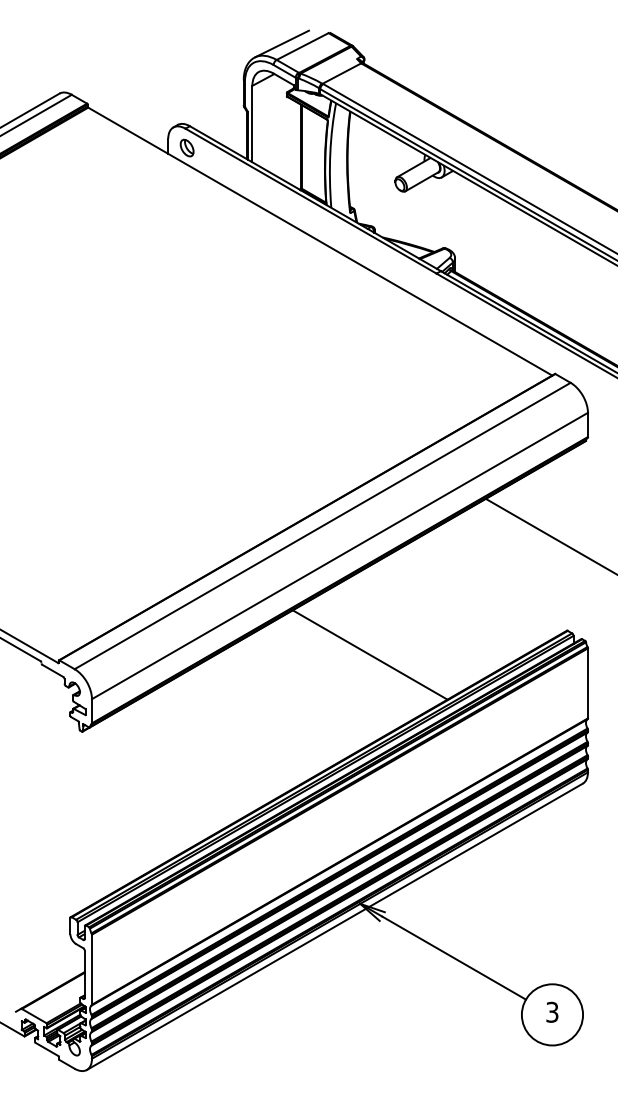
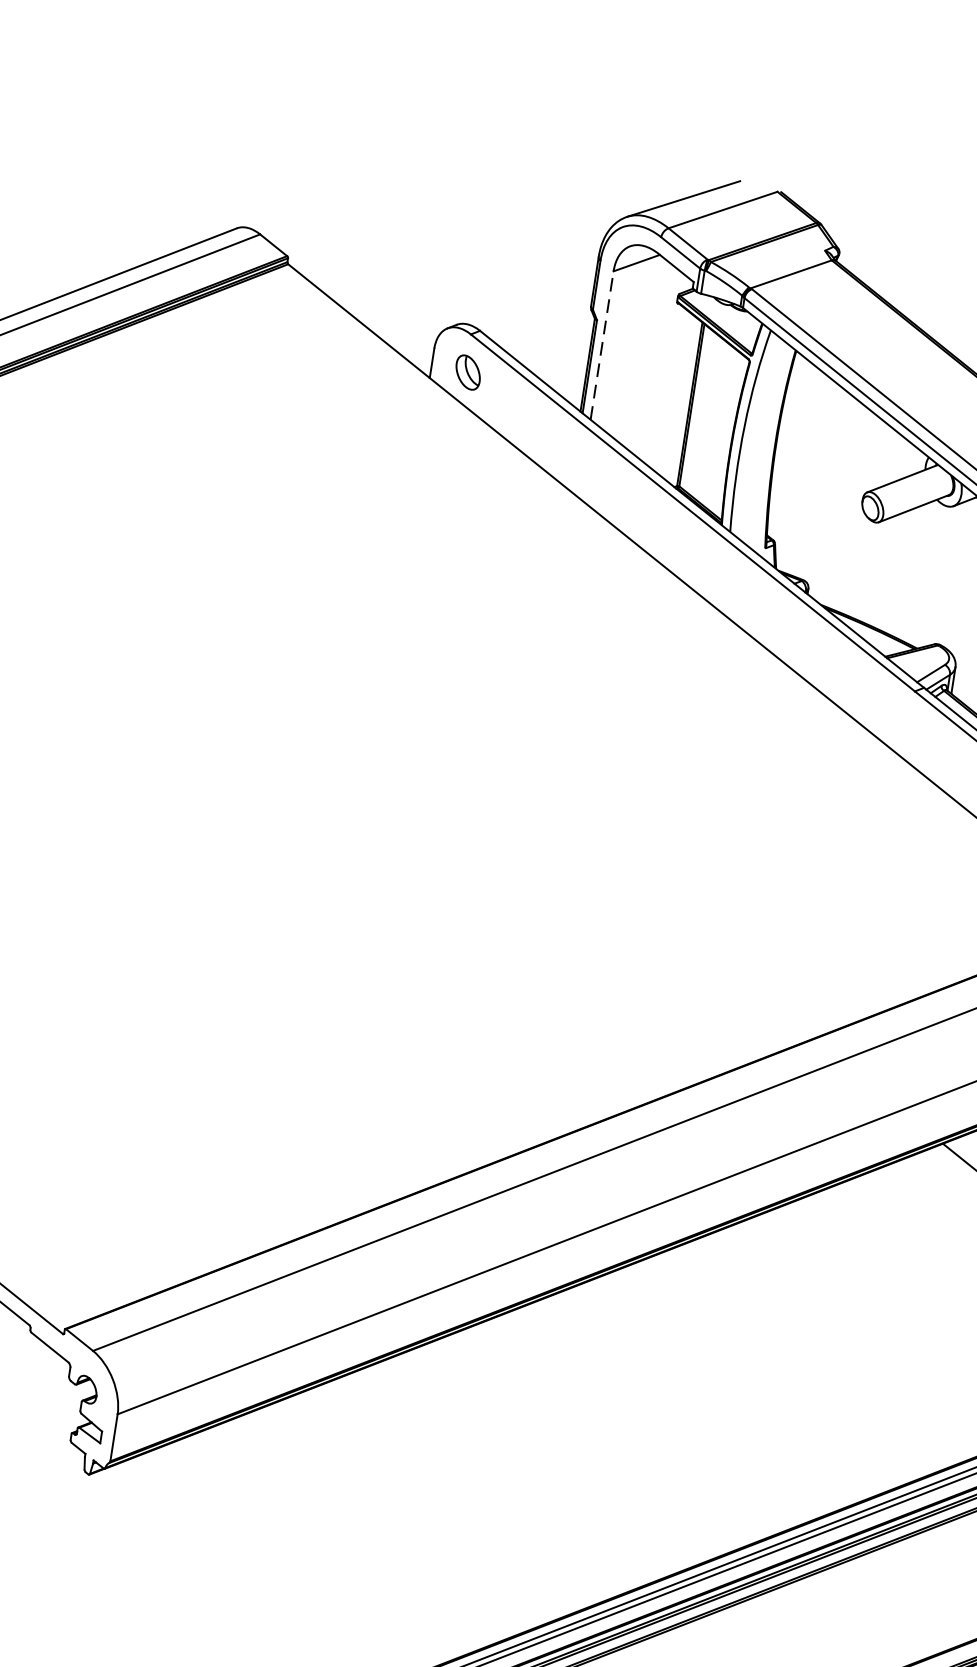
line: (252, 123) -> (602, 344), solid -> dashed
line: (369, 654) -> (670, 1411), removed

